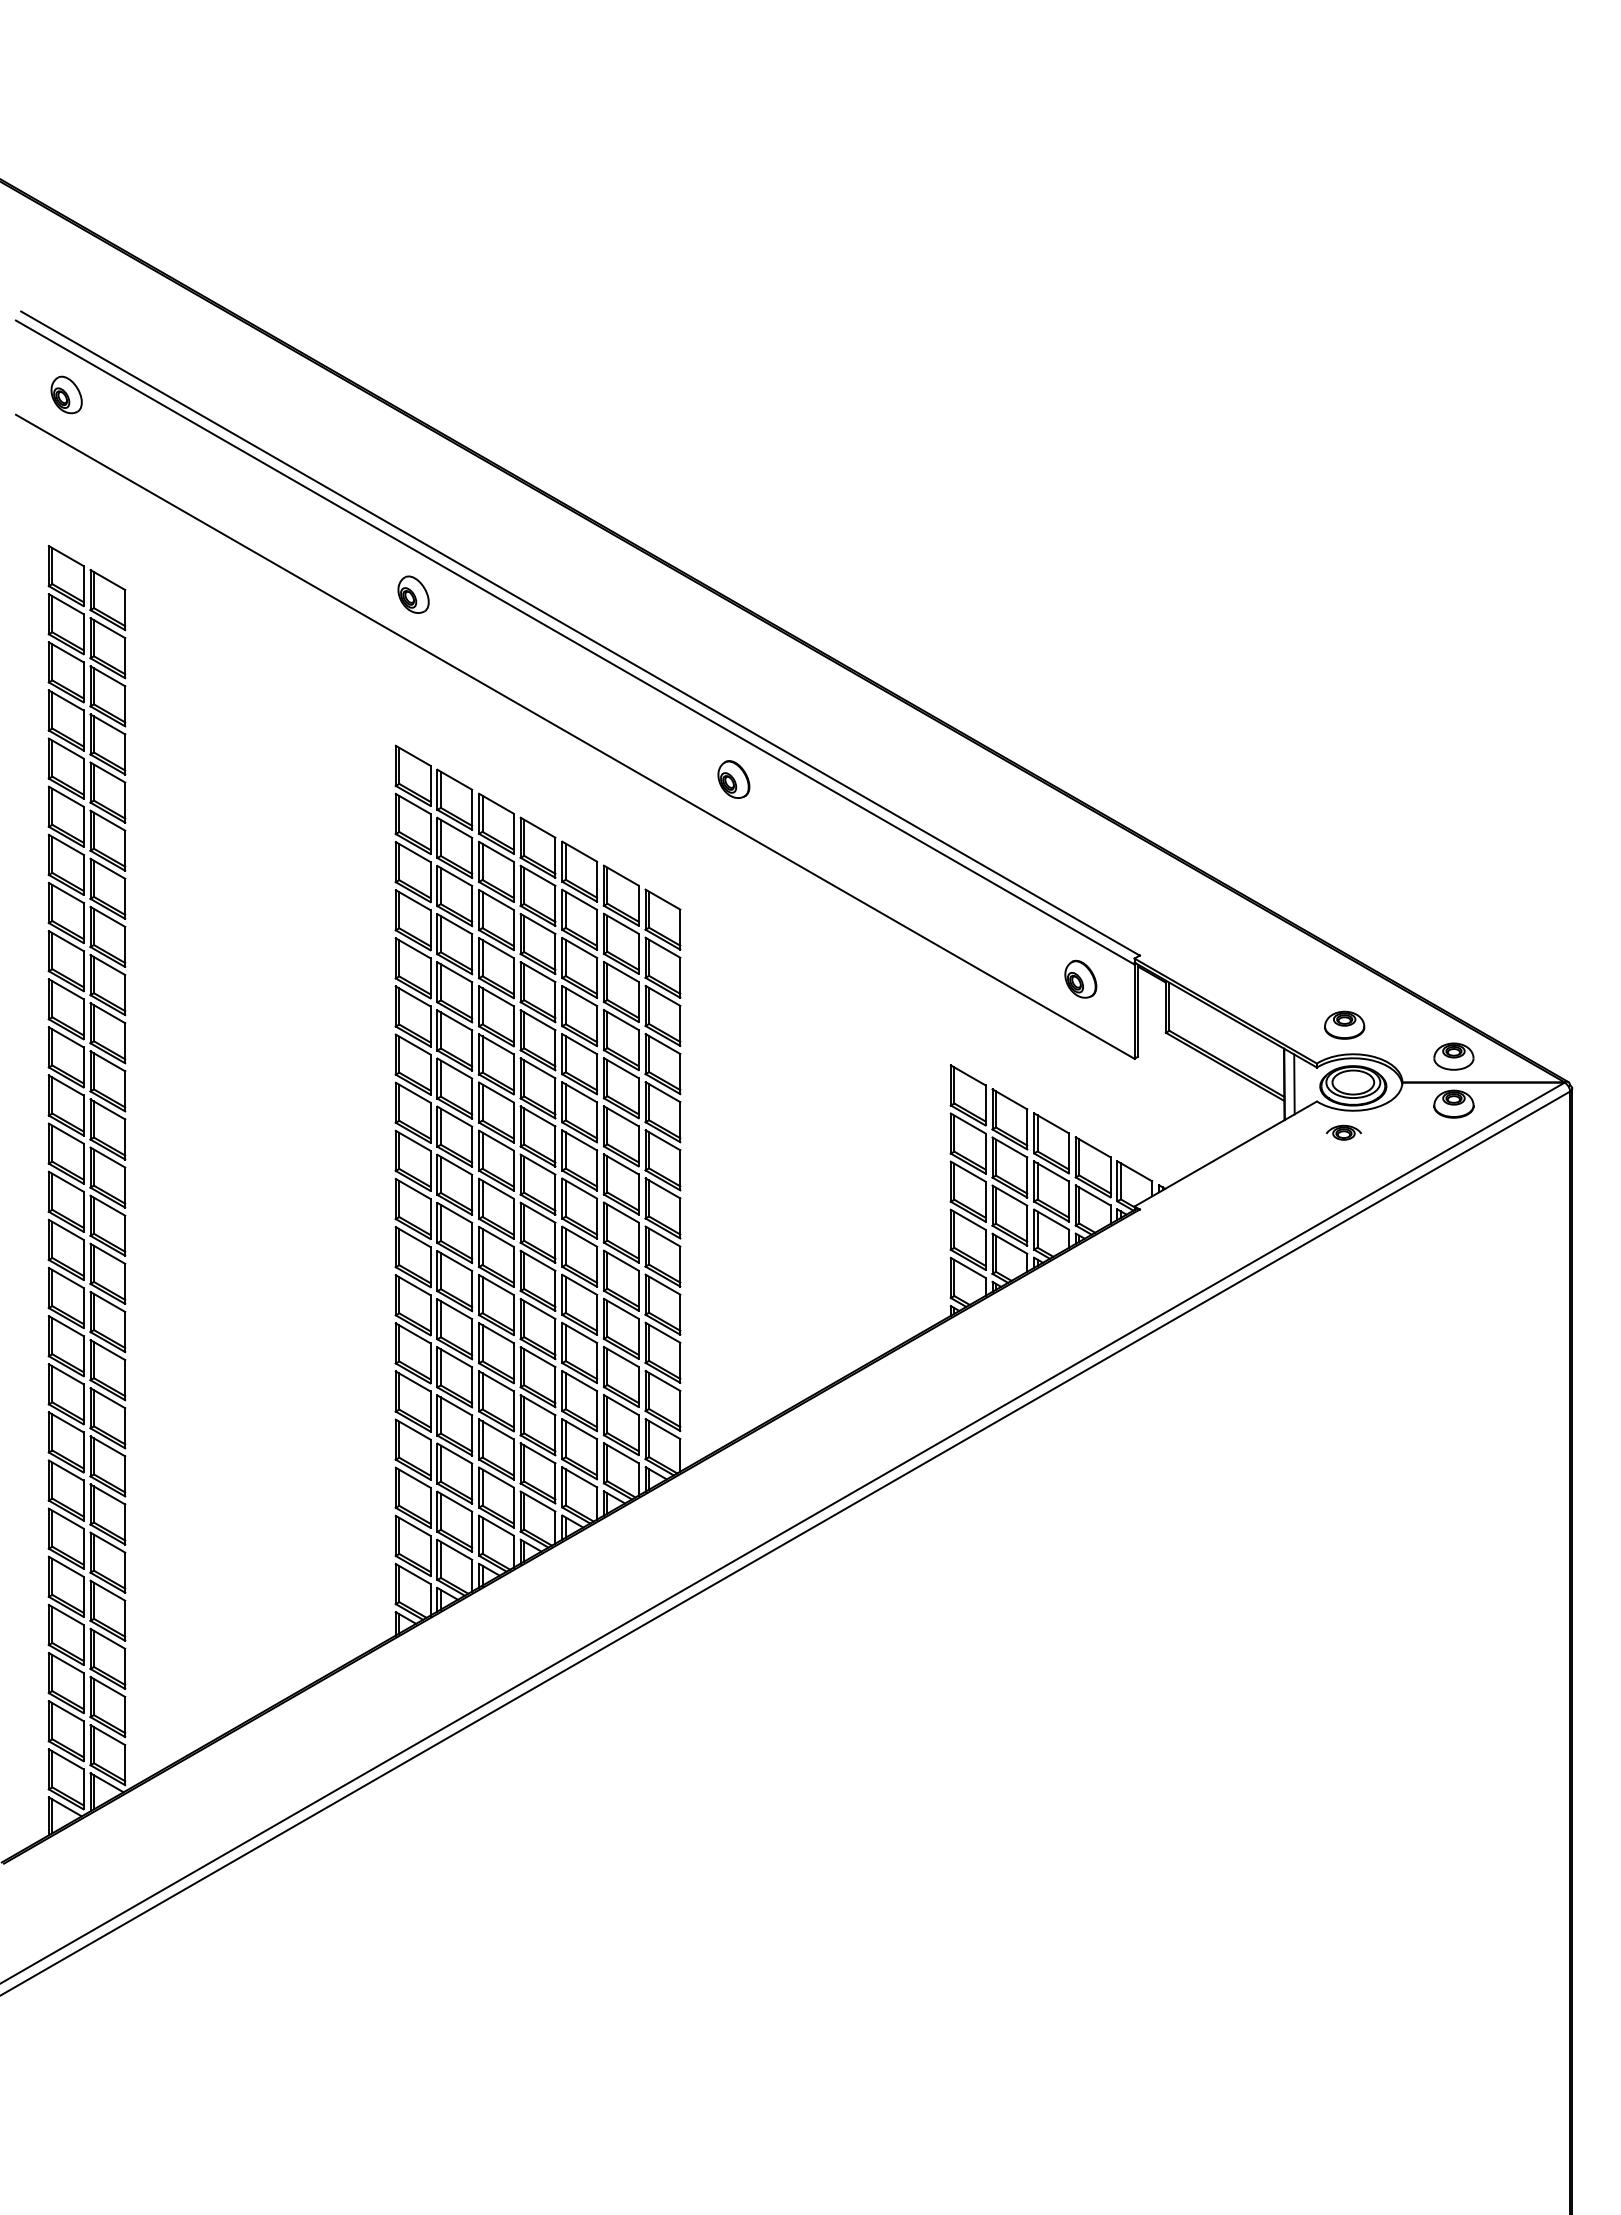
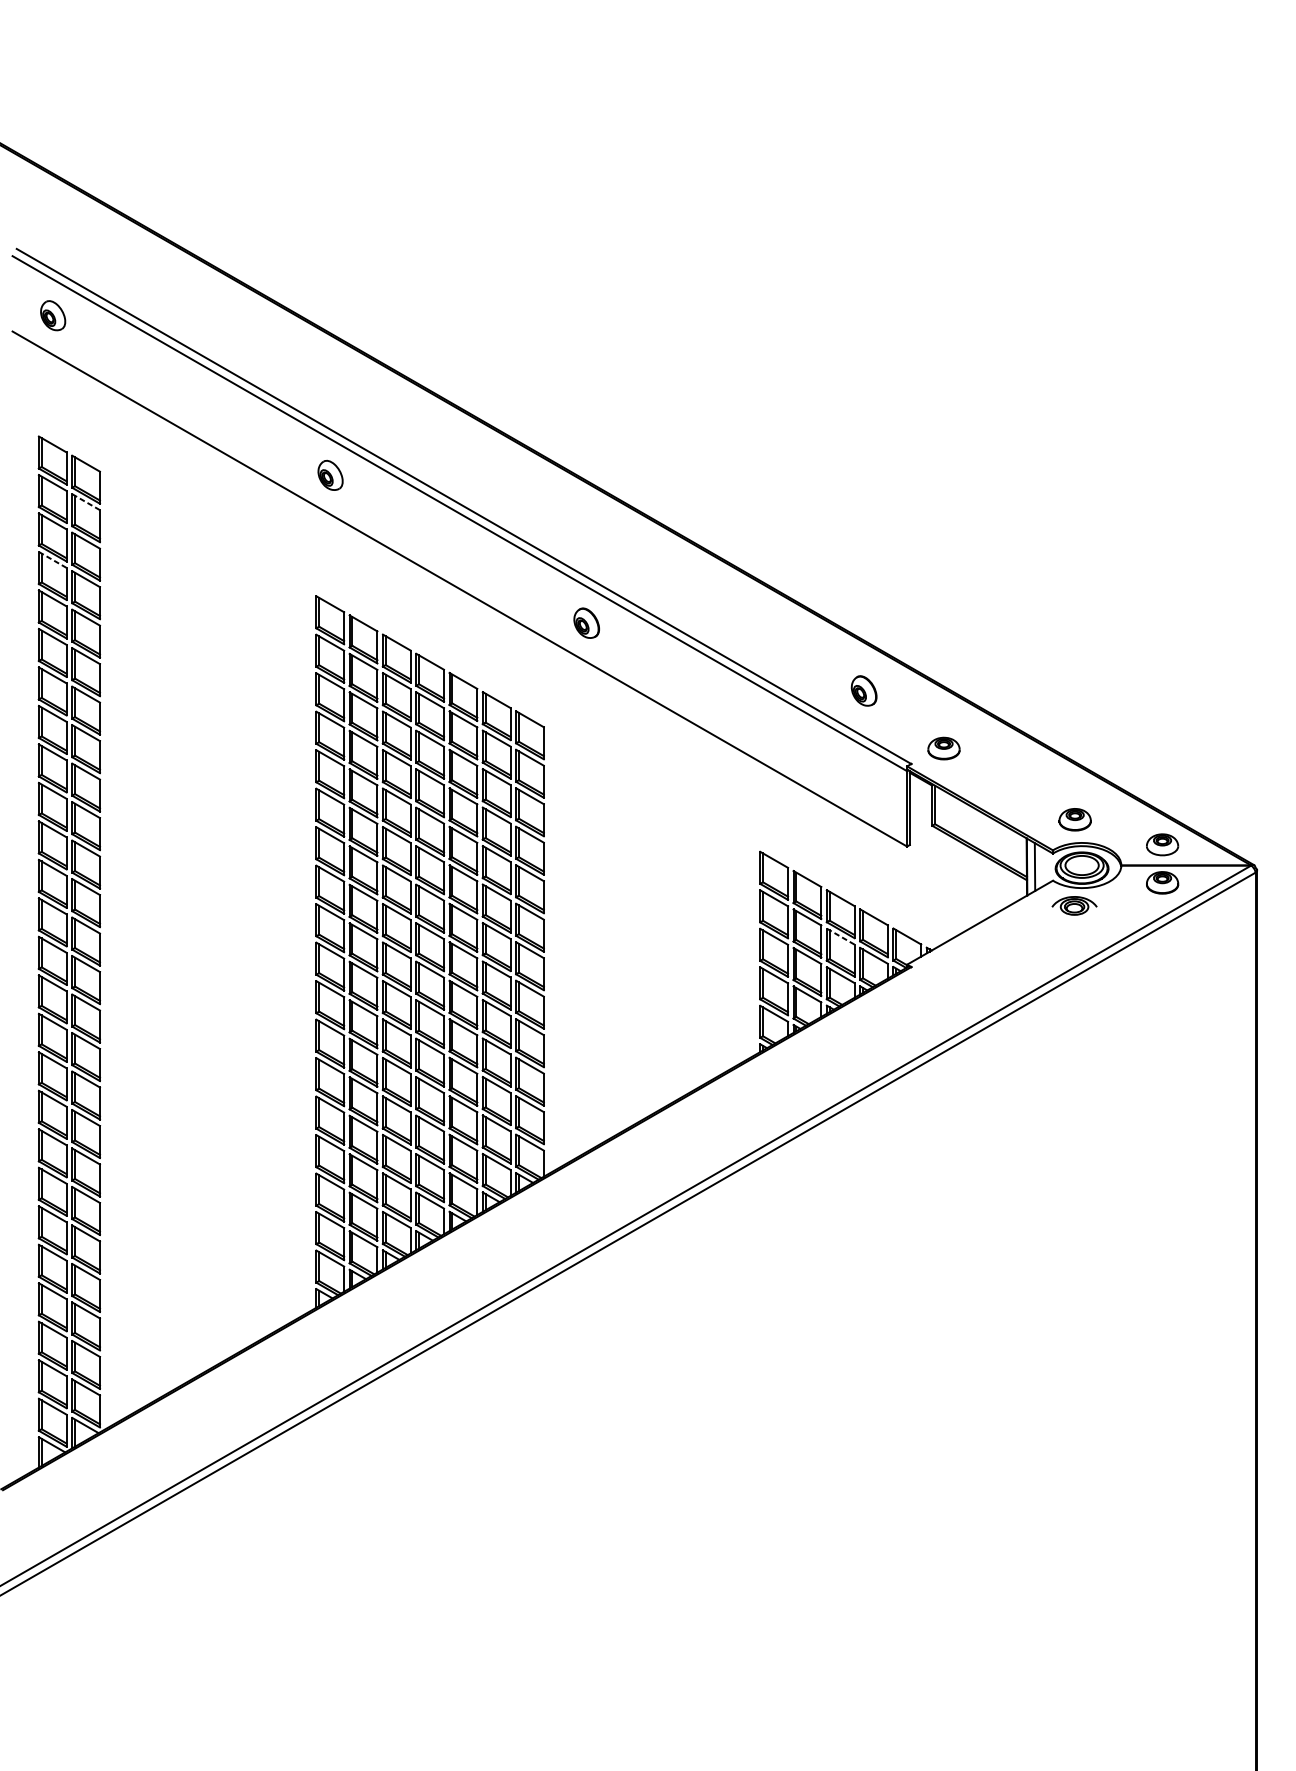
line: (108, 628) -> (86, 502), solid -> dashed
line: (66, 700) -> (53, 560), solid -> dashed
part: (1180, 935) -> (943, 747), added
part: (1080, 978) -> (863, 690), moved
part: (1343, 1132) -> (1074, 905), size x1.6
line: (1051, 1171) -> (840, 936), solid -> dashed

